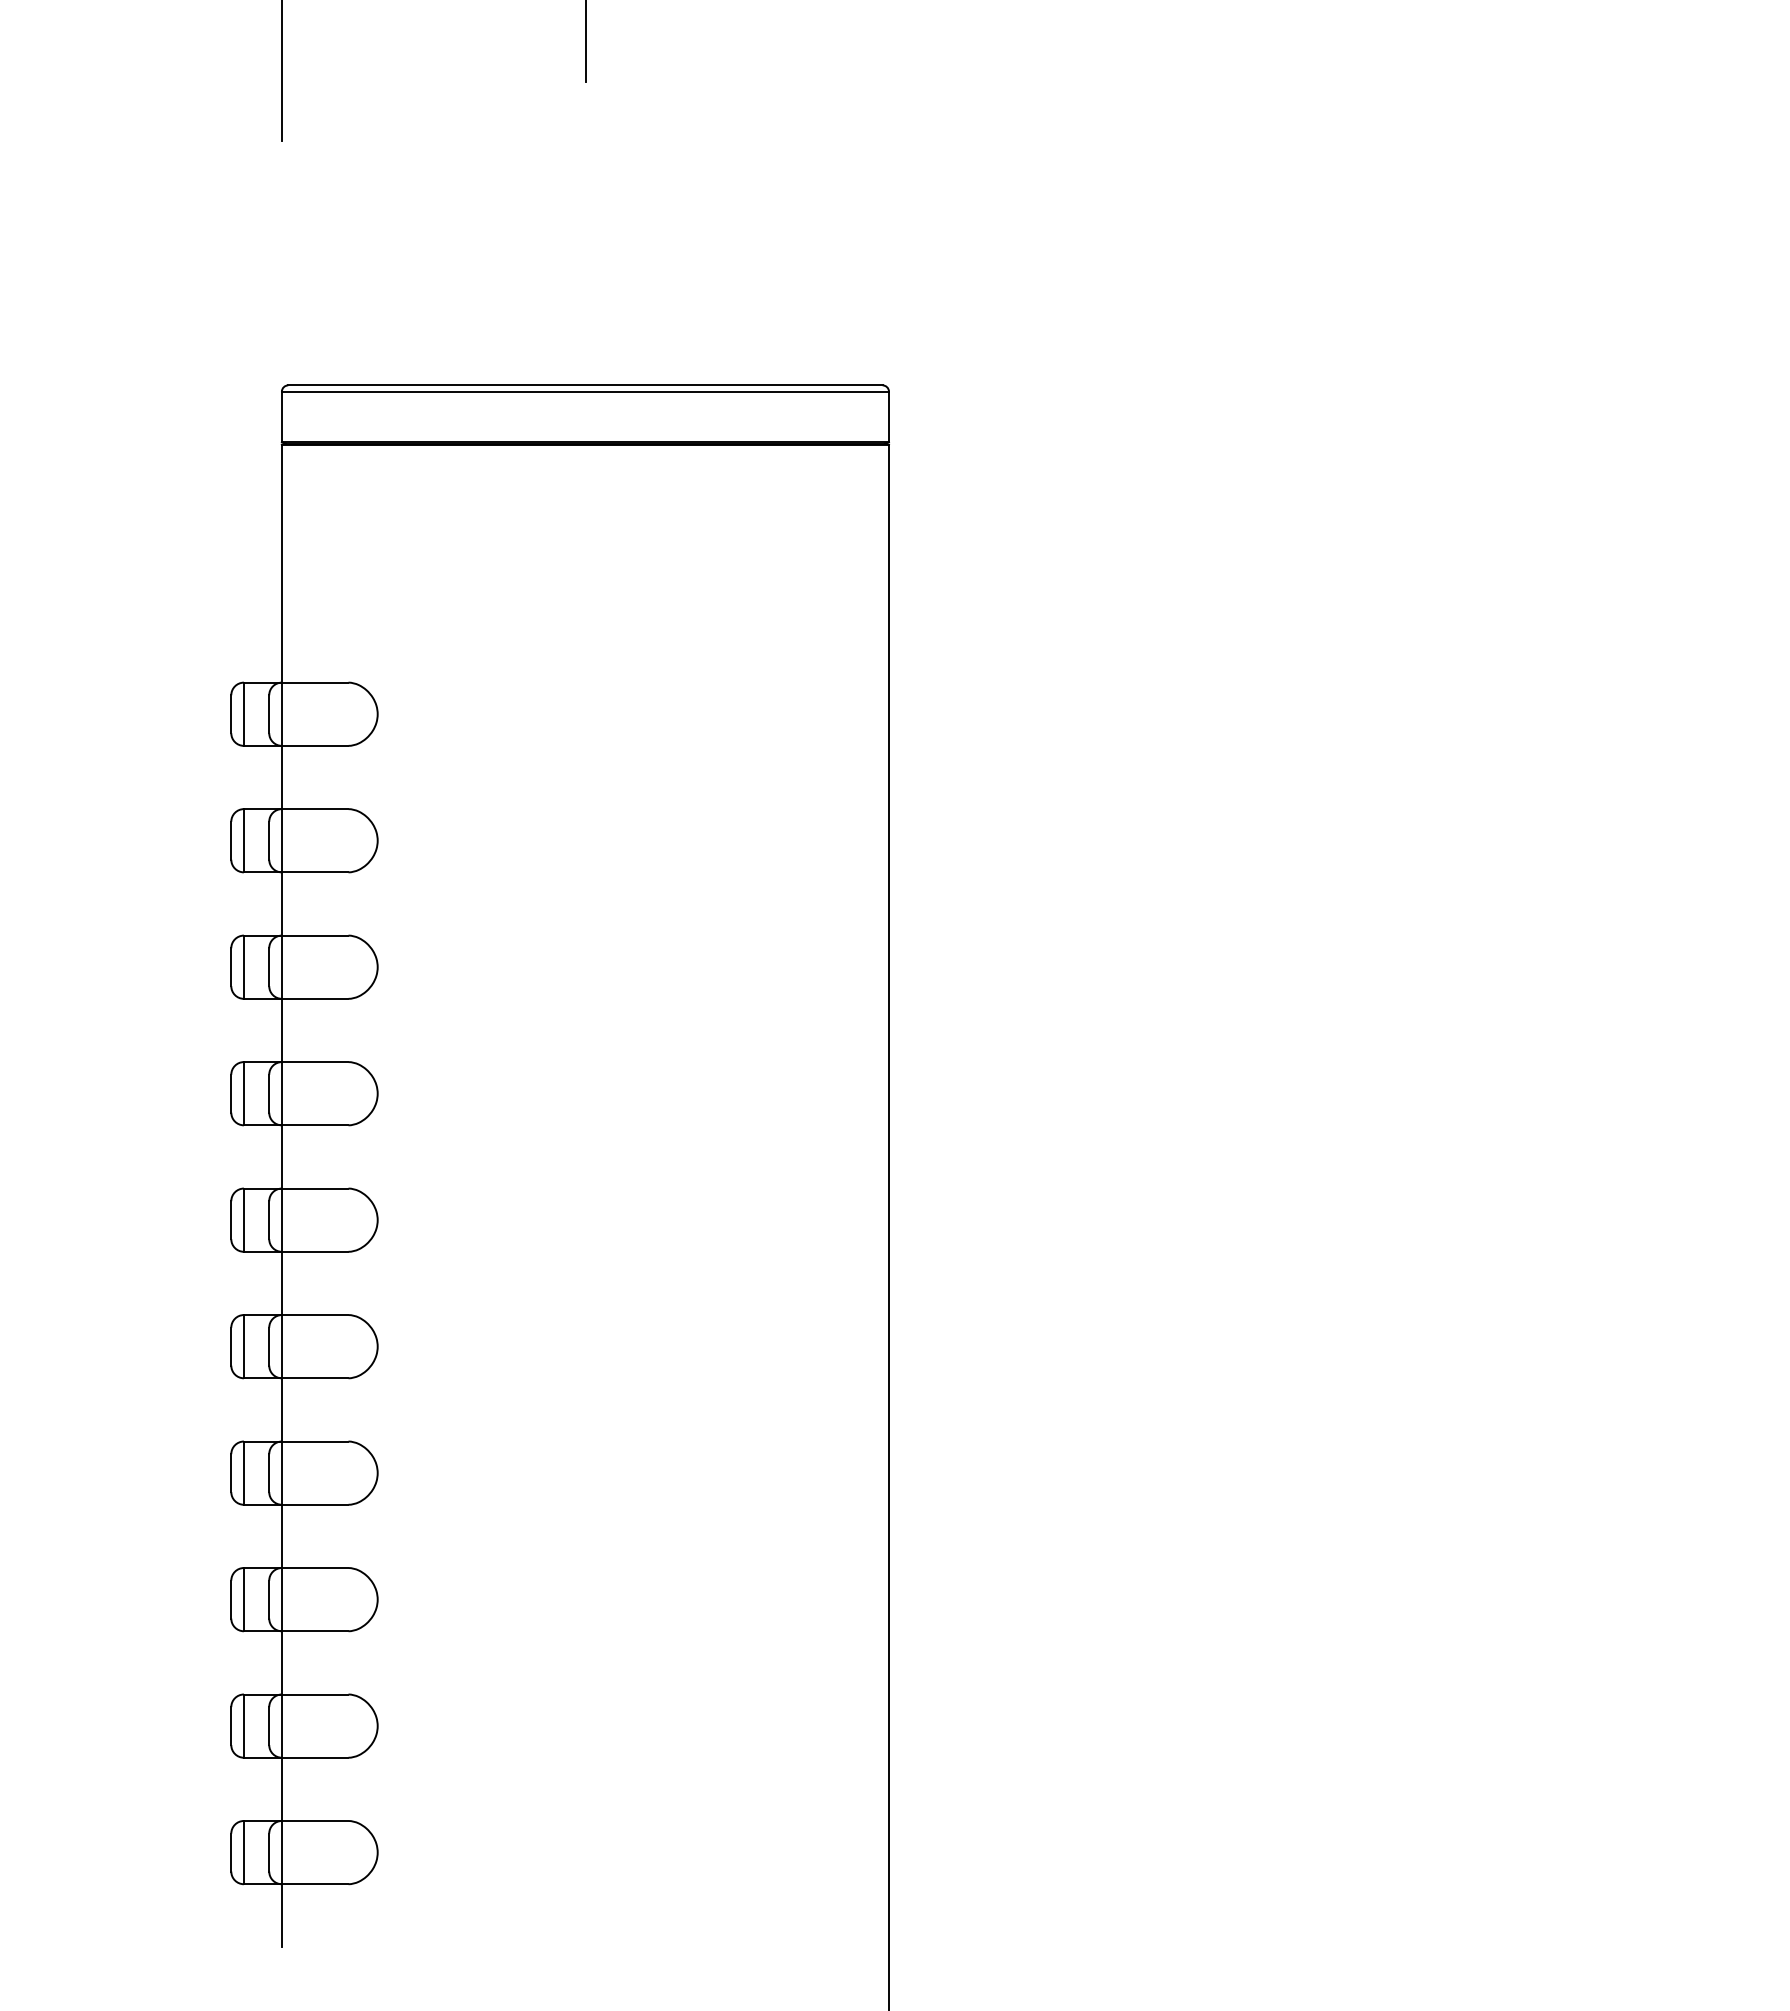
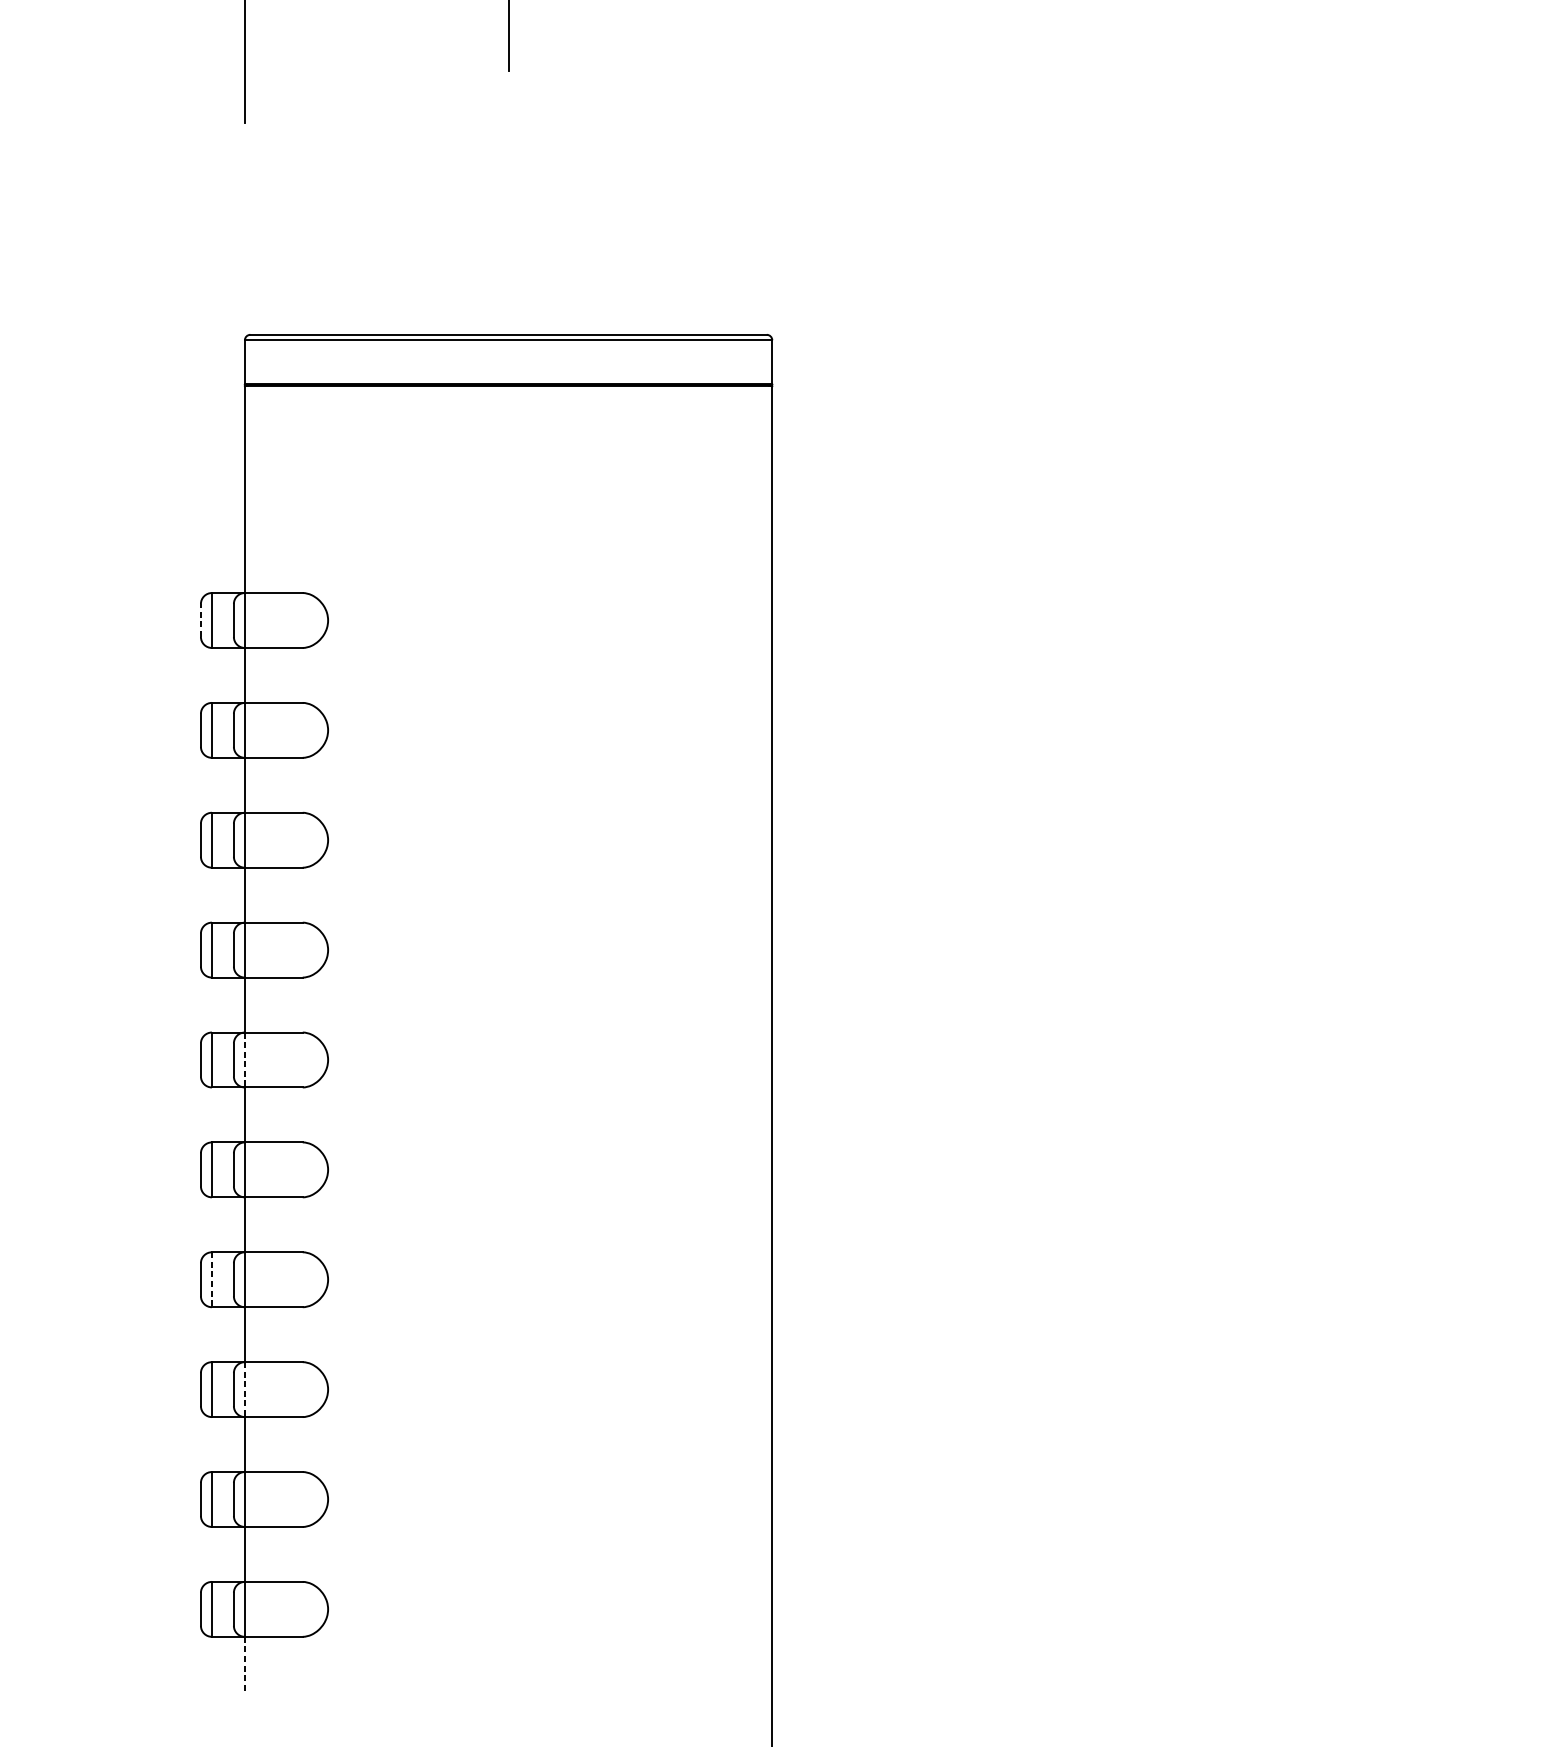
line: (231, 714) -> (201, 620), solid -> dashed
line: (281, 1220) -> (244, 1060), solid -> dashed
line: (243, 1473) -> (211, 1280), solid -> dashed
line: (281, 1599) -> (244, 1389), solid -> dashed
line: (281, 1915) -> (244, 1664), solid -> dashed

